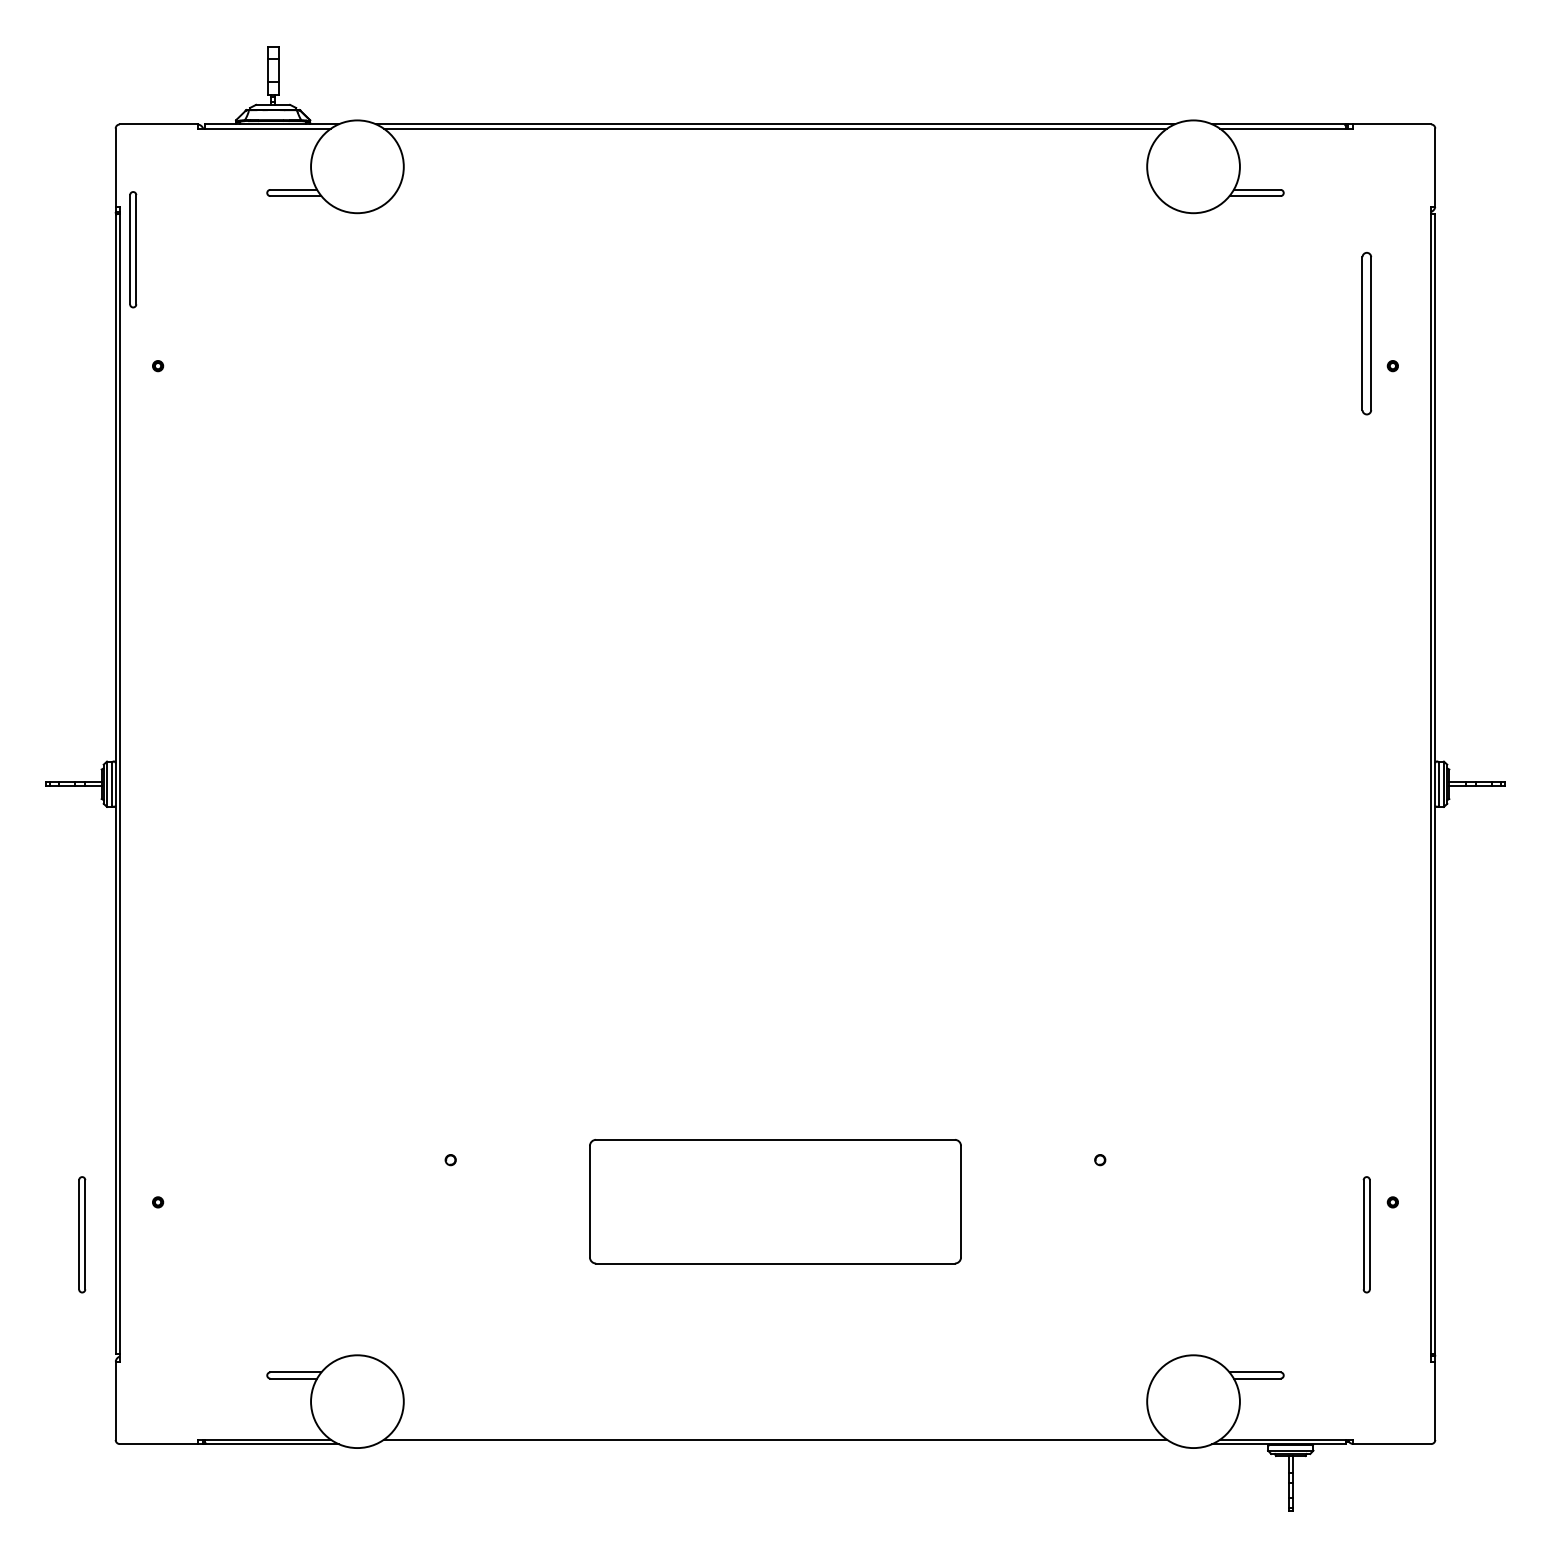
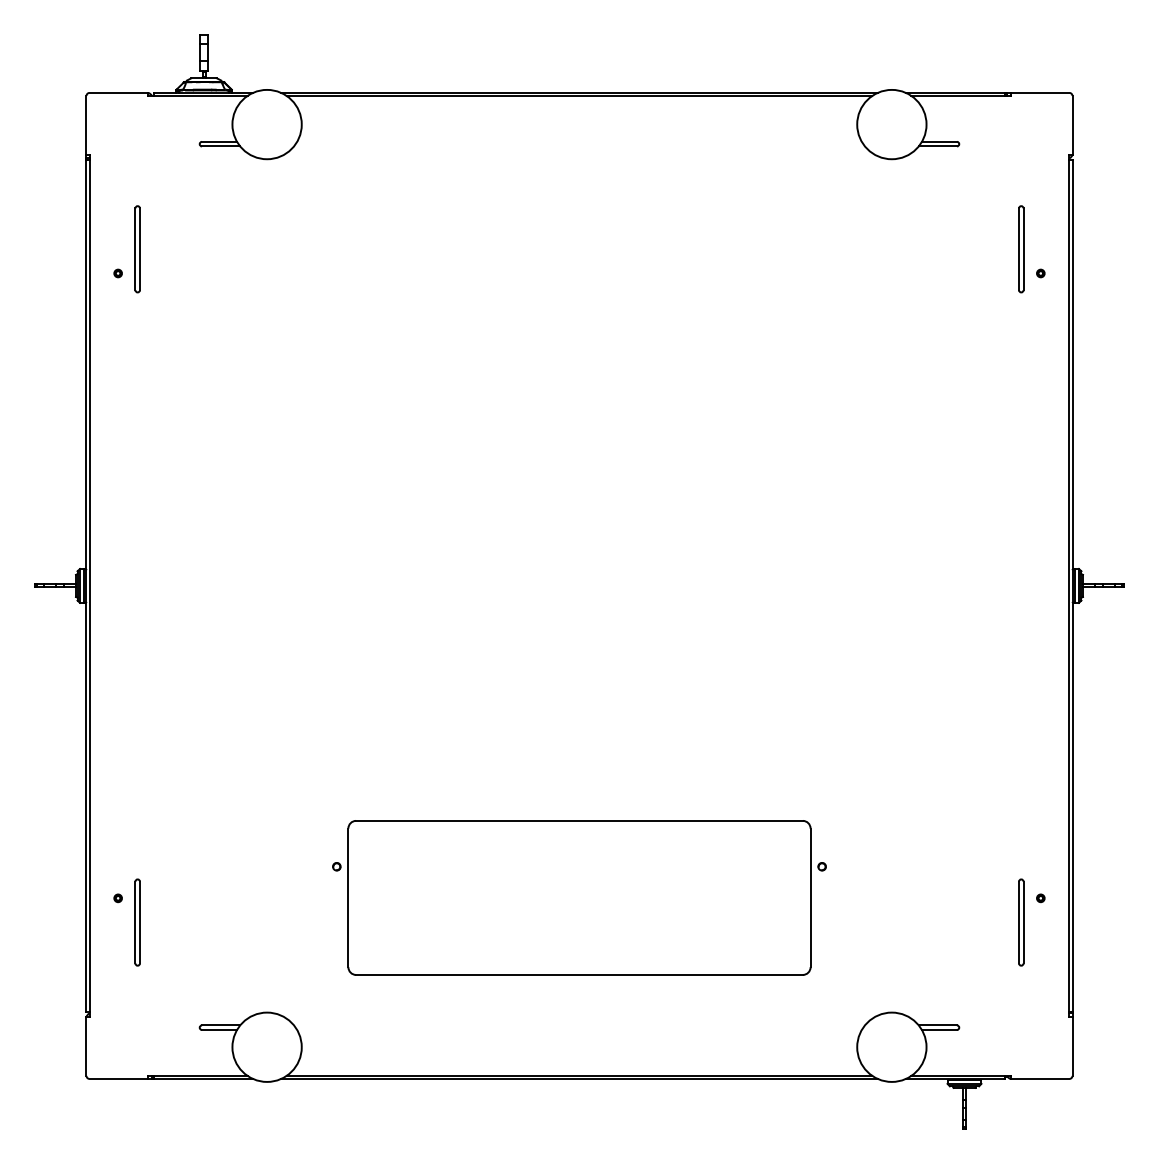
part: (133, 249) -> (137, 249), moved
part: (1366, 333) -> (1021, 249), size x0.71
part: (775, 1201) -> (579, 897), size x1.67
part: (82, 1234) -> (137, 922), moved
line: (775, 1444) -> (579, 1079), added

